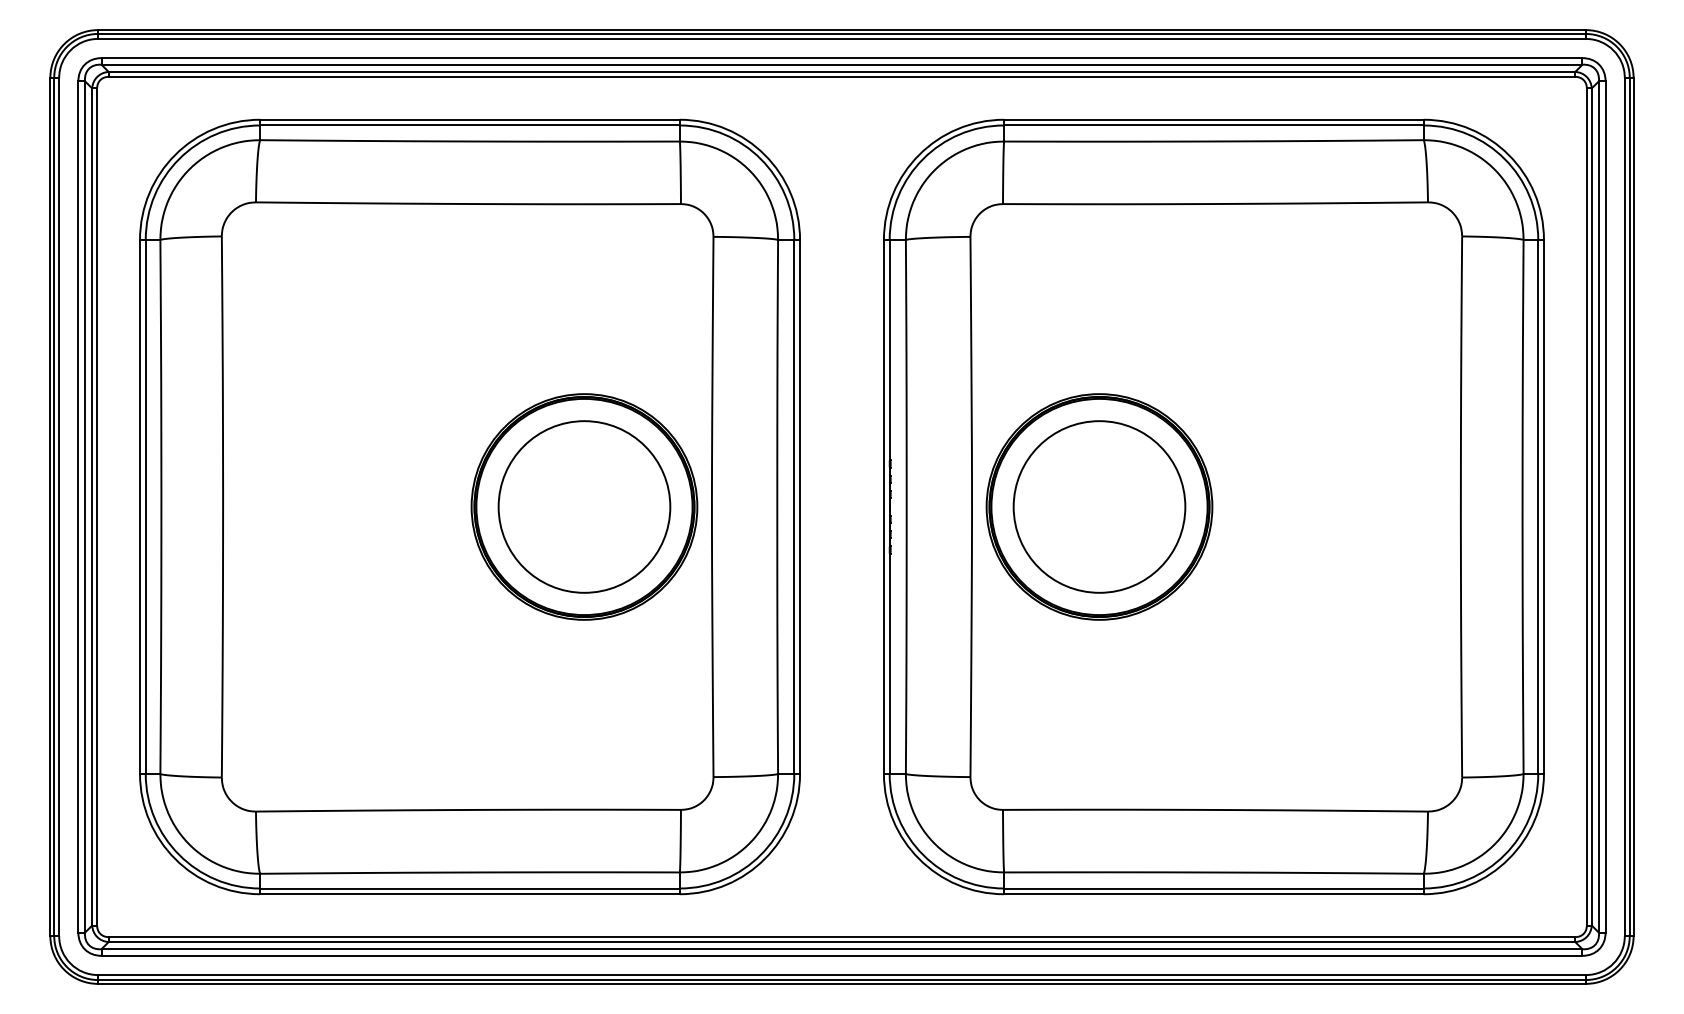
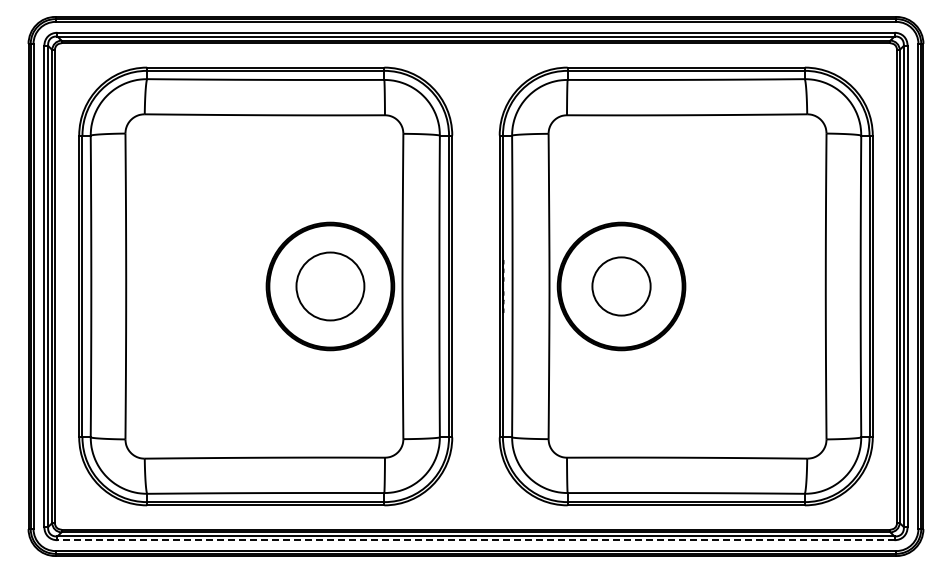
circle: (582, 507) -> (329, 286), size x0.7
circle: (1099, 507) -> (621, 286), size x0.6
line: (841, 956) -> (475, 540), solid -> dashed

